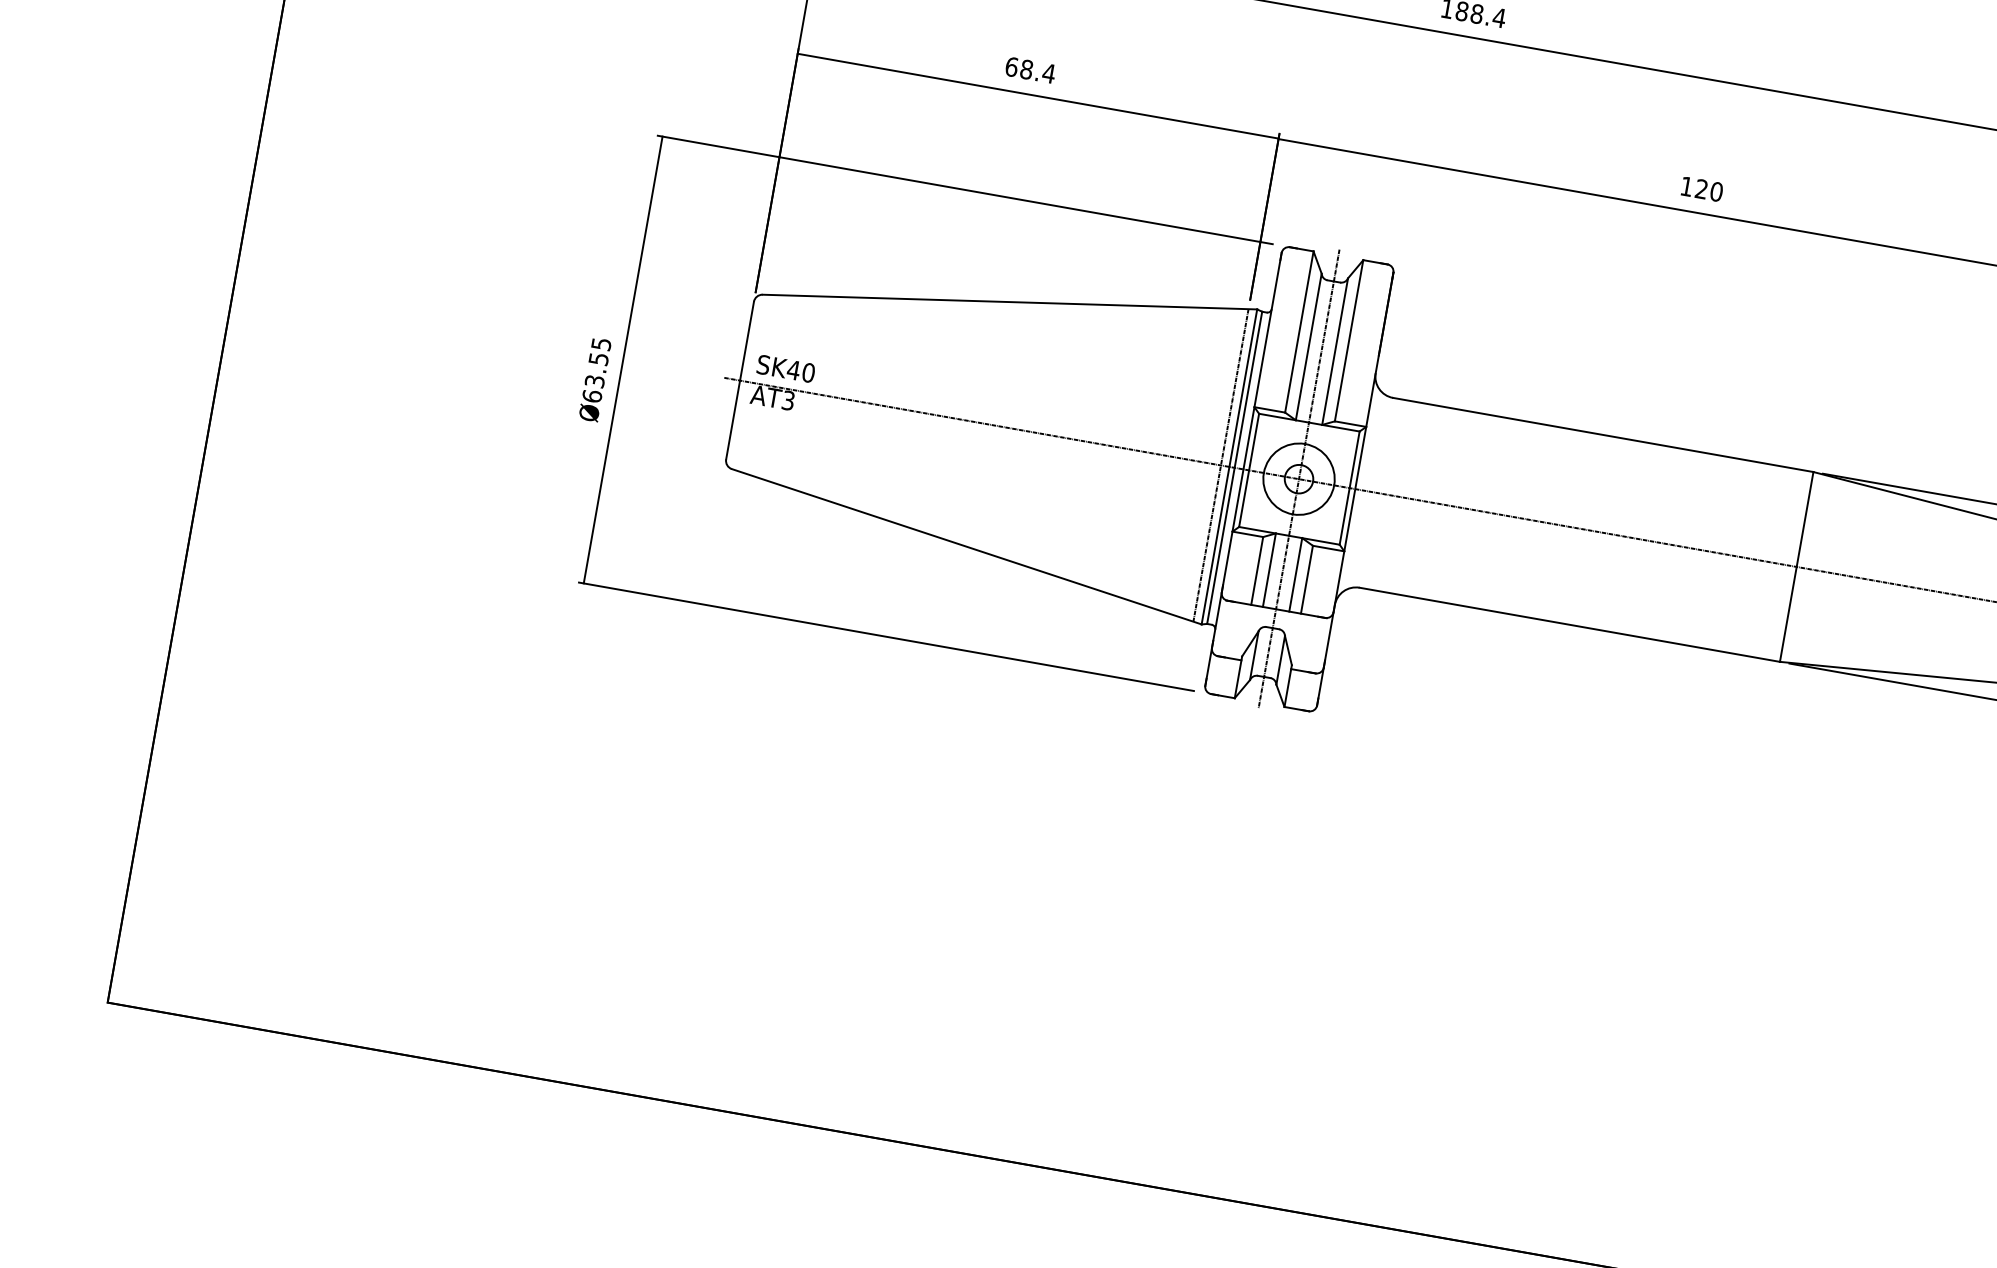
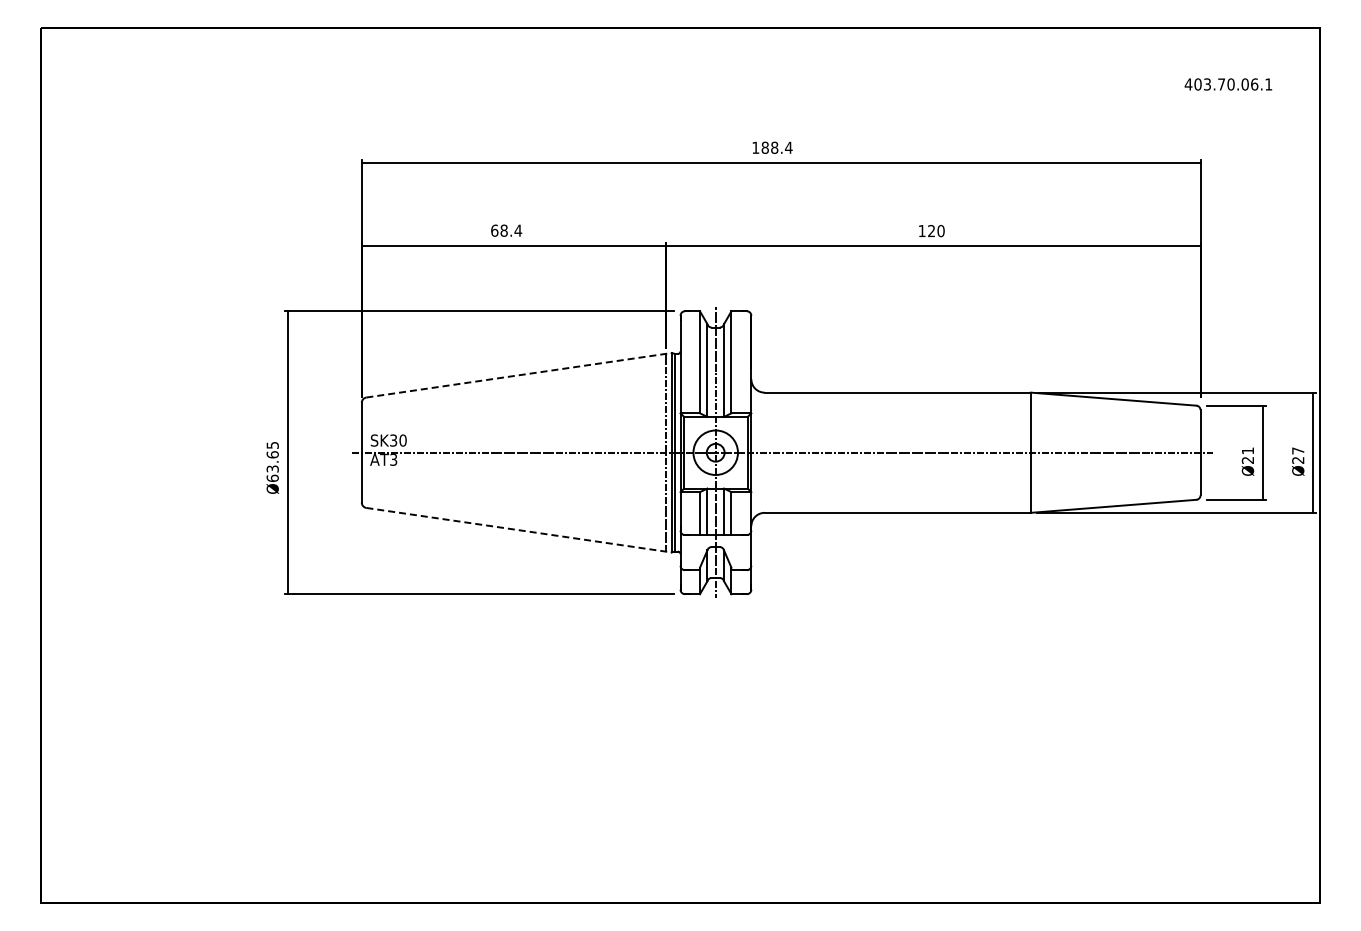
line: (1010, 302) -> (519, 375), solid -> dashed
text: (598, 358) -> (272, 454), Ø63.55 -> Ø63.65
text: (793, 370) -> (393, 440), SK40 -> SK30
line: (967, 547) -> (519, 530), solid -> dashed

